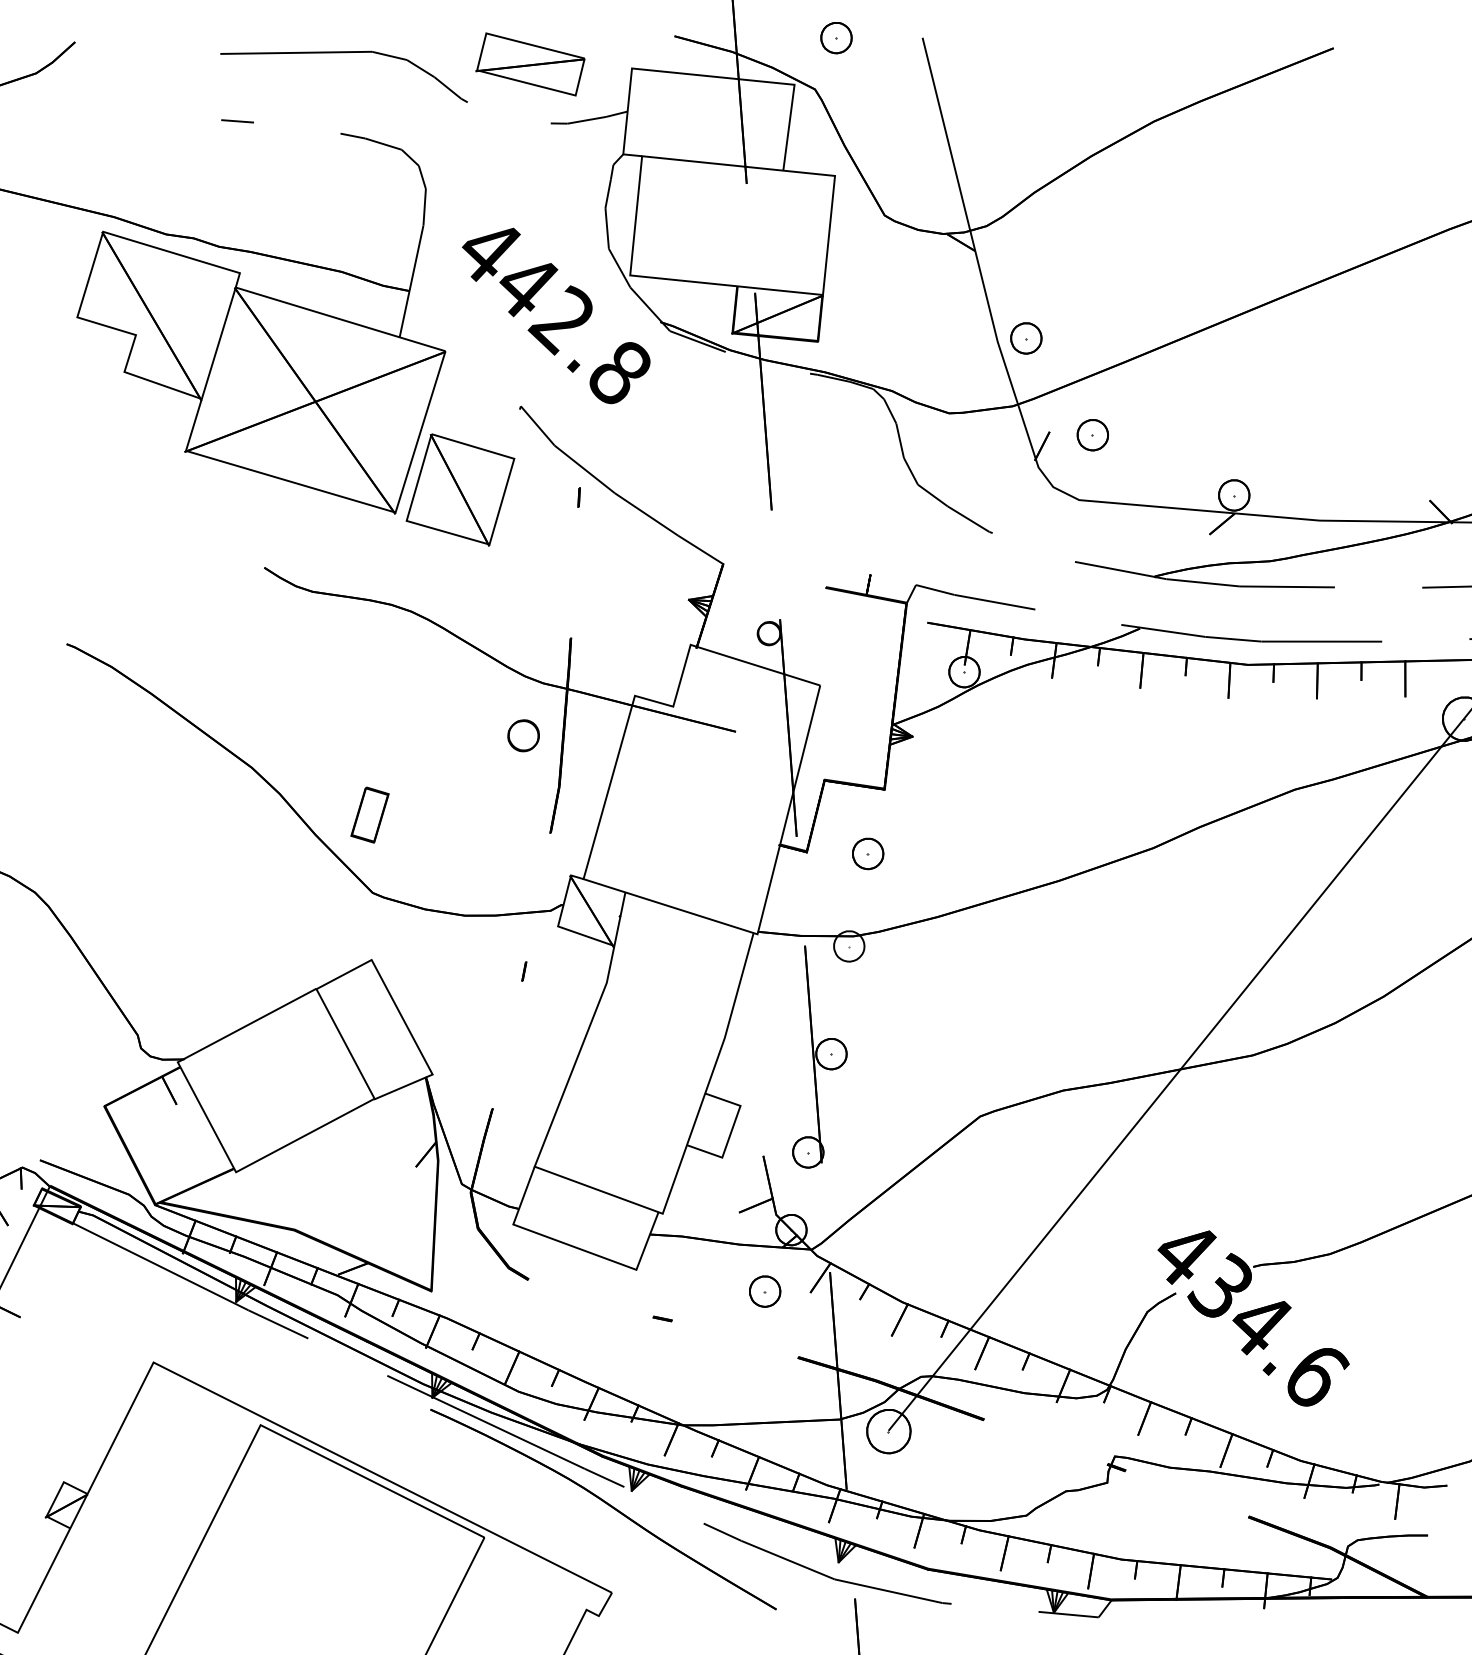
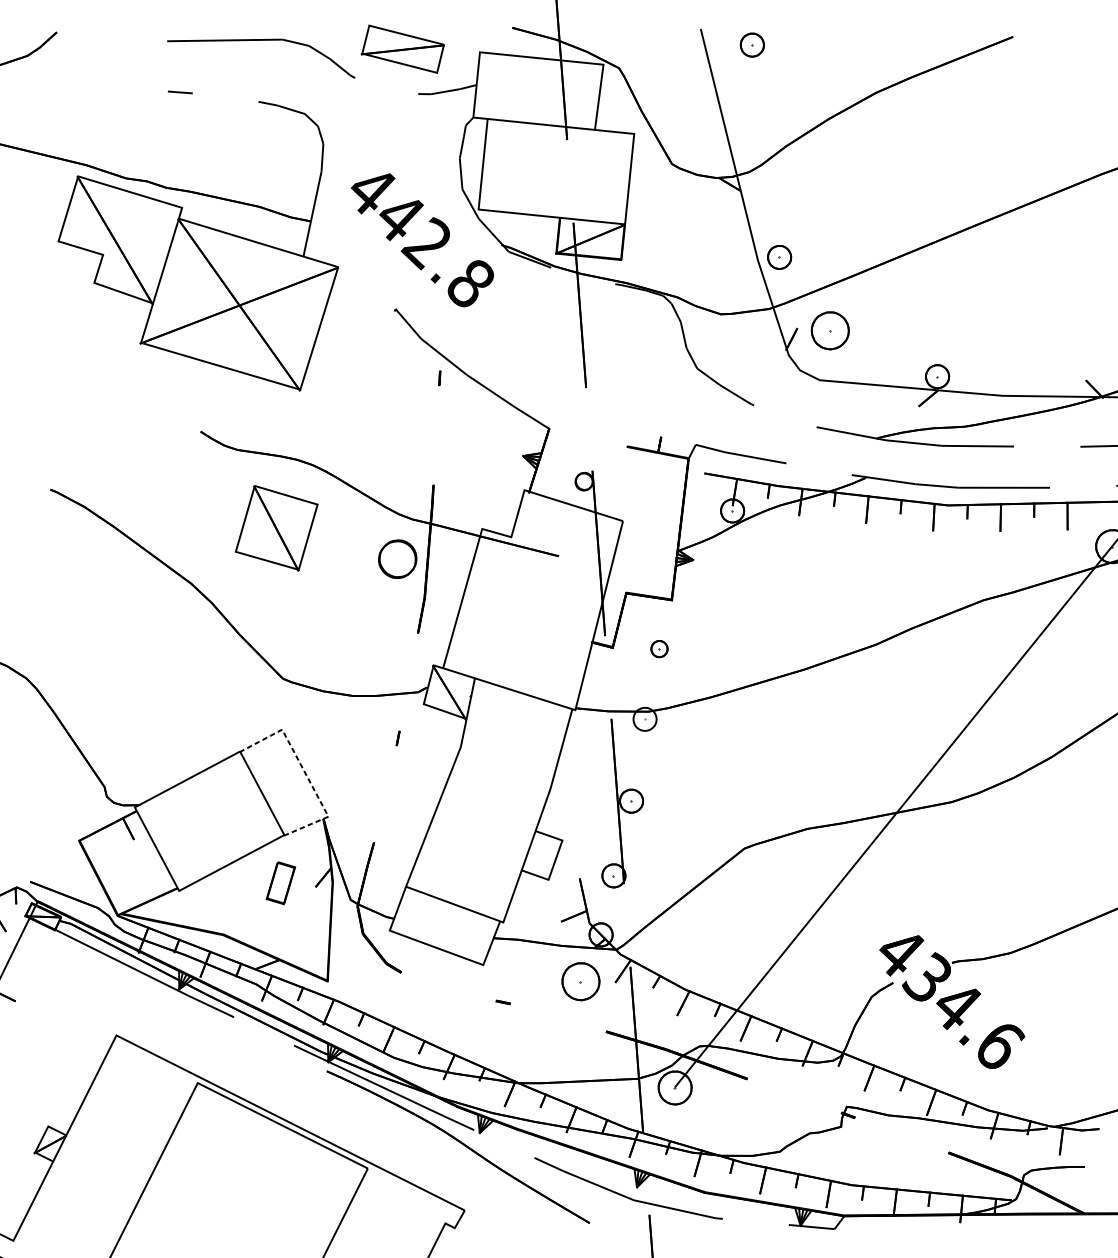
part: (836, 38) -> (752, 45), moved
part: (1092, 435) -> (829, 331), size x1.6
part: (460, 489) -> (276, 527), moved
part: (523, 735) -> (397, 559), size x1.6
part: (369, 814) -> (280, 882), moved
part: (868, 853) -> (659, 648), size x0.7
line: (402, 1017) -> (305, 773), solid -> dashed
part: (765, 1291) -> (581, 981), size x1.6

